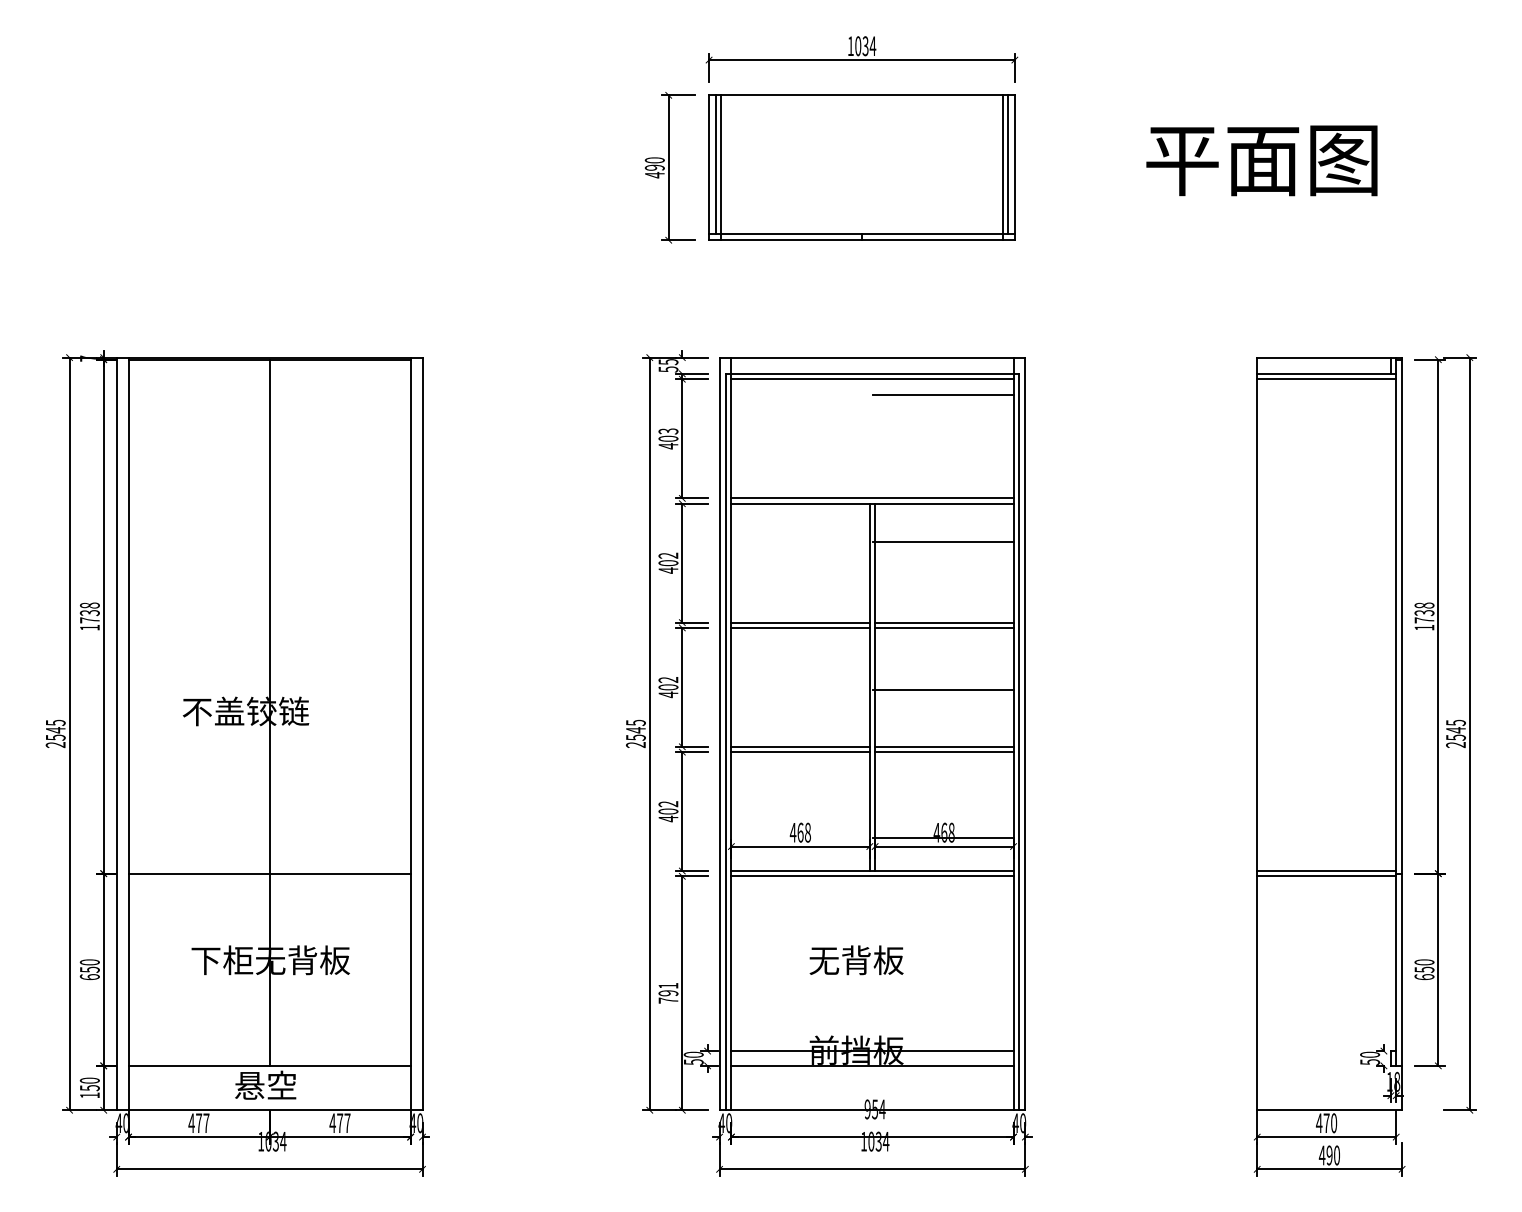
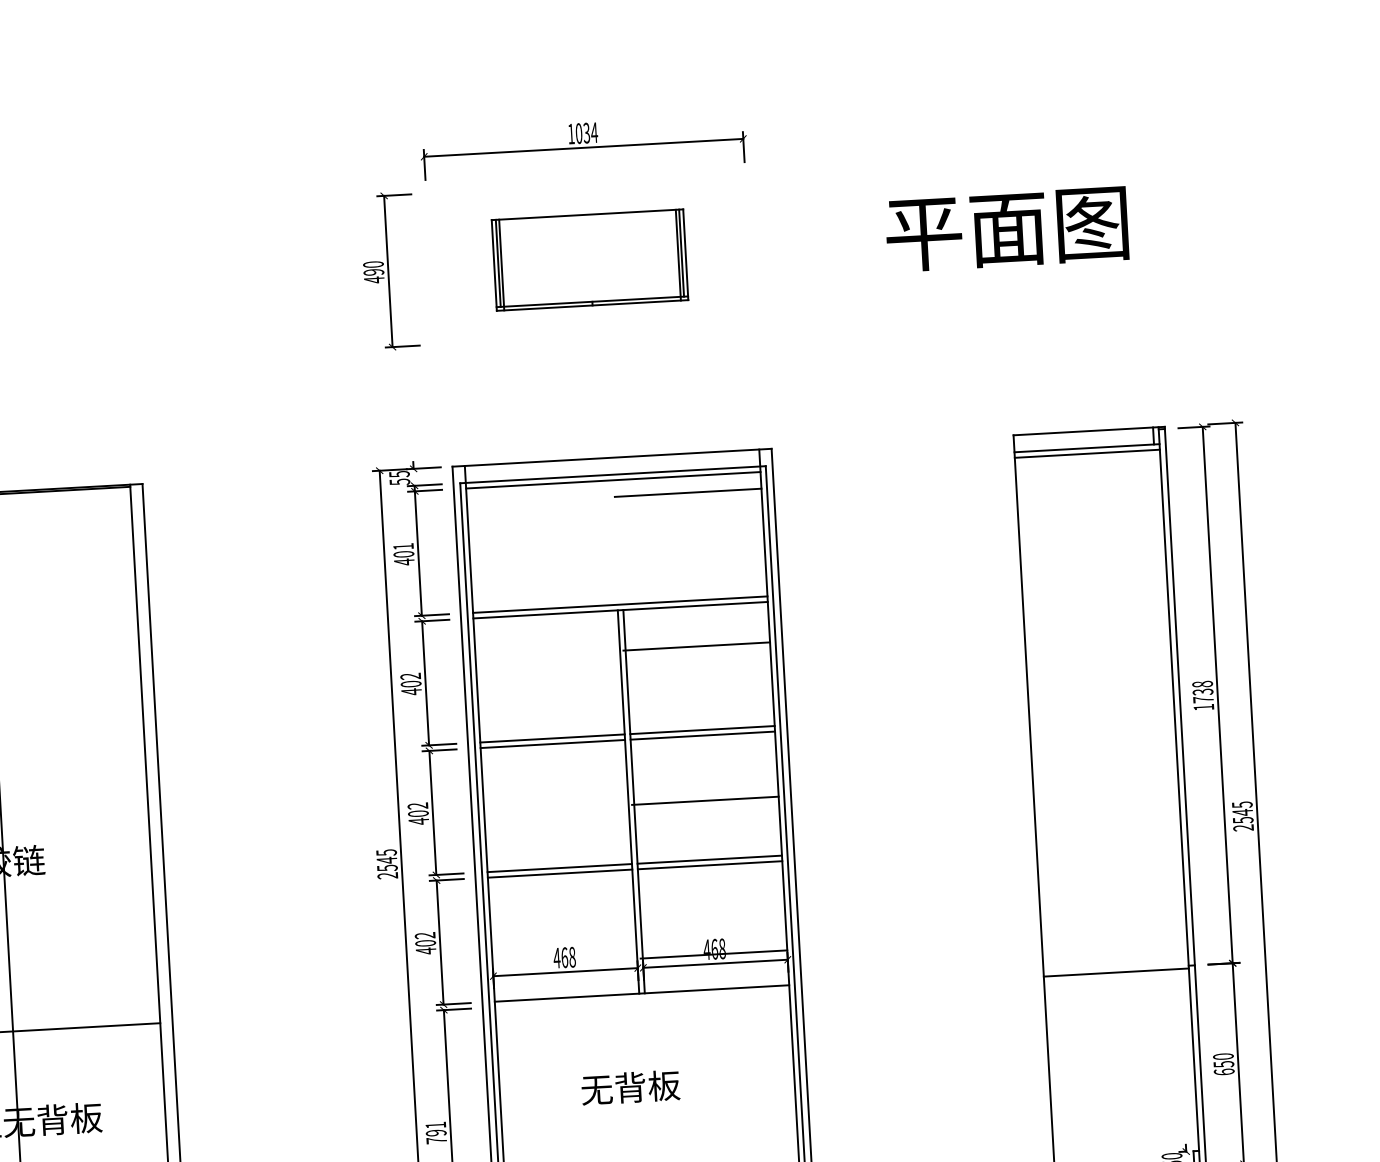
part: (861, 167) -> (589, 259), size x0.6
text: (668, 431) -> (403, 546), 403 -> 401
line: (1326, 871) -> (1115, 967), removed
line: (872, 876) -> (642, 999), removed

